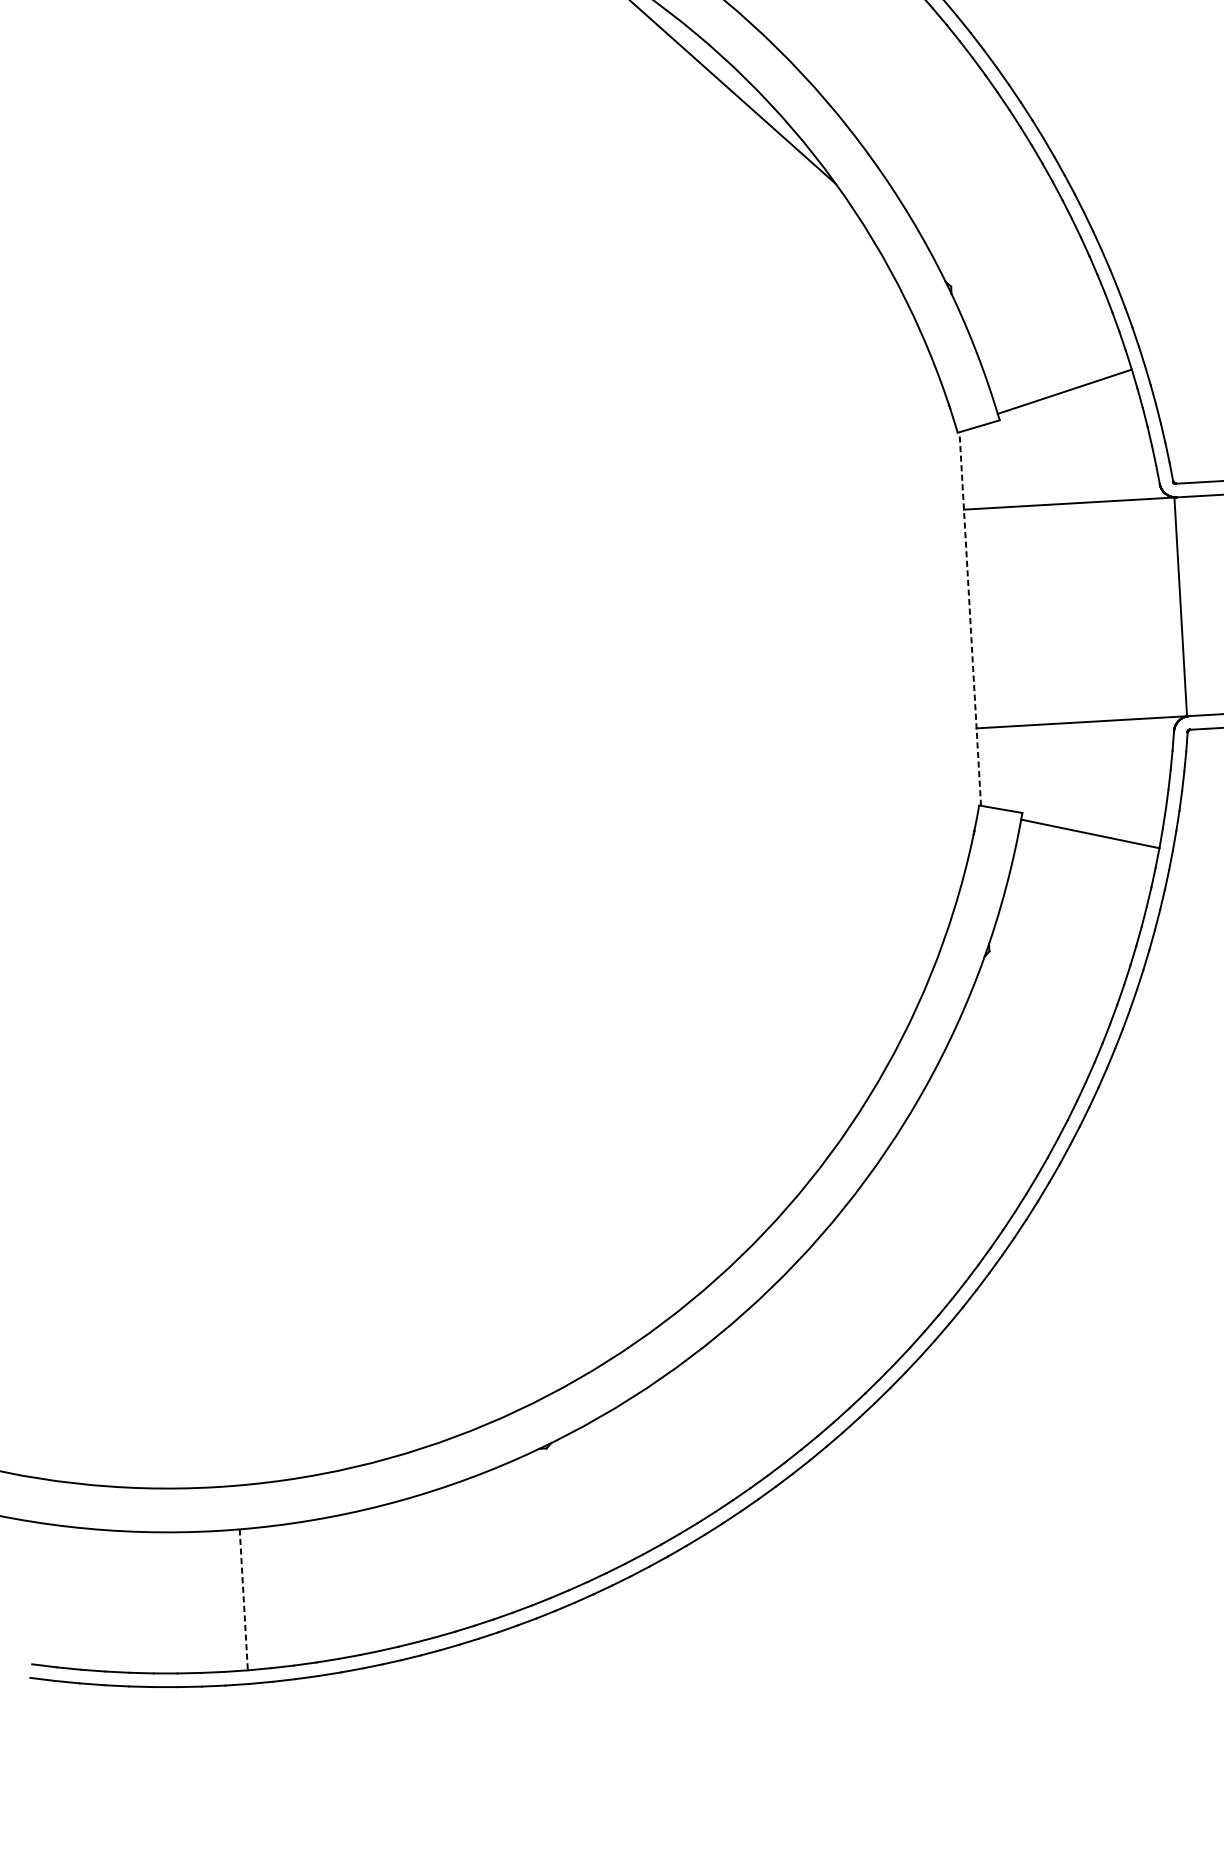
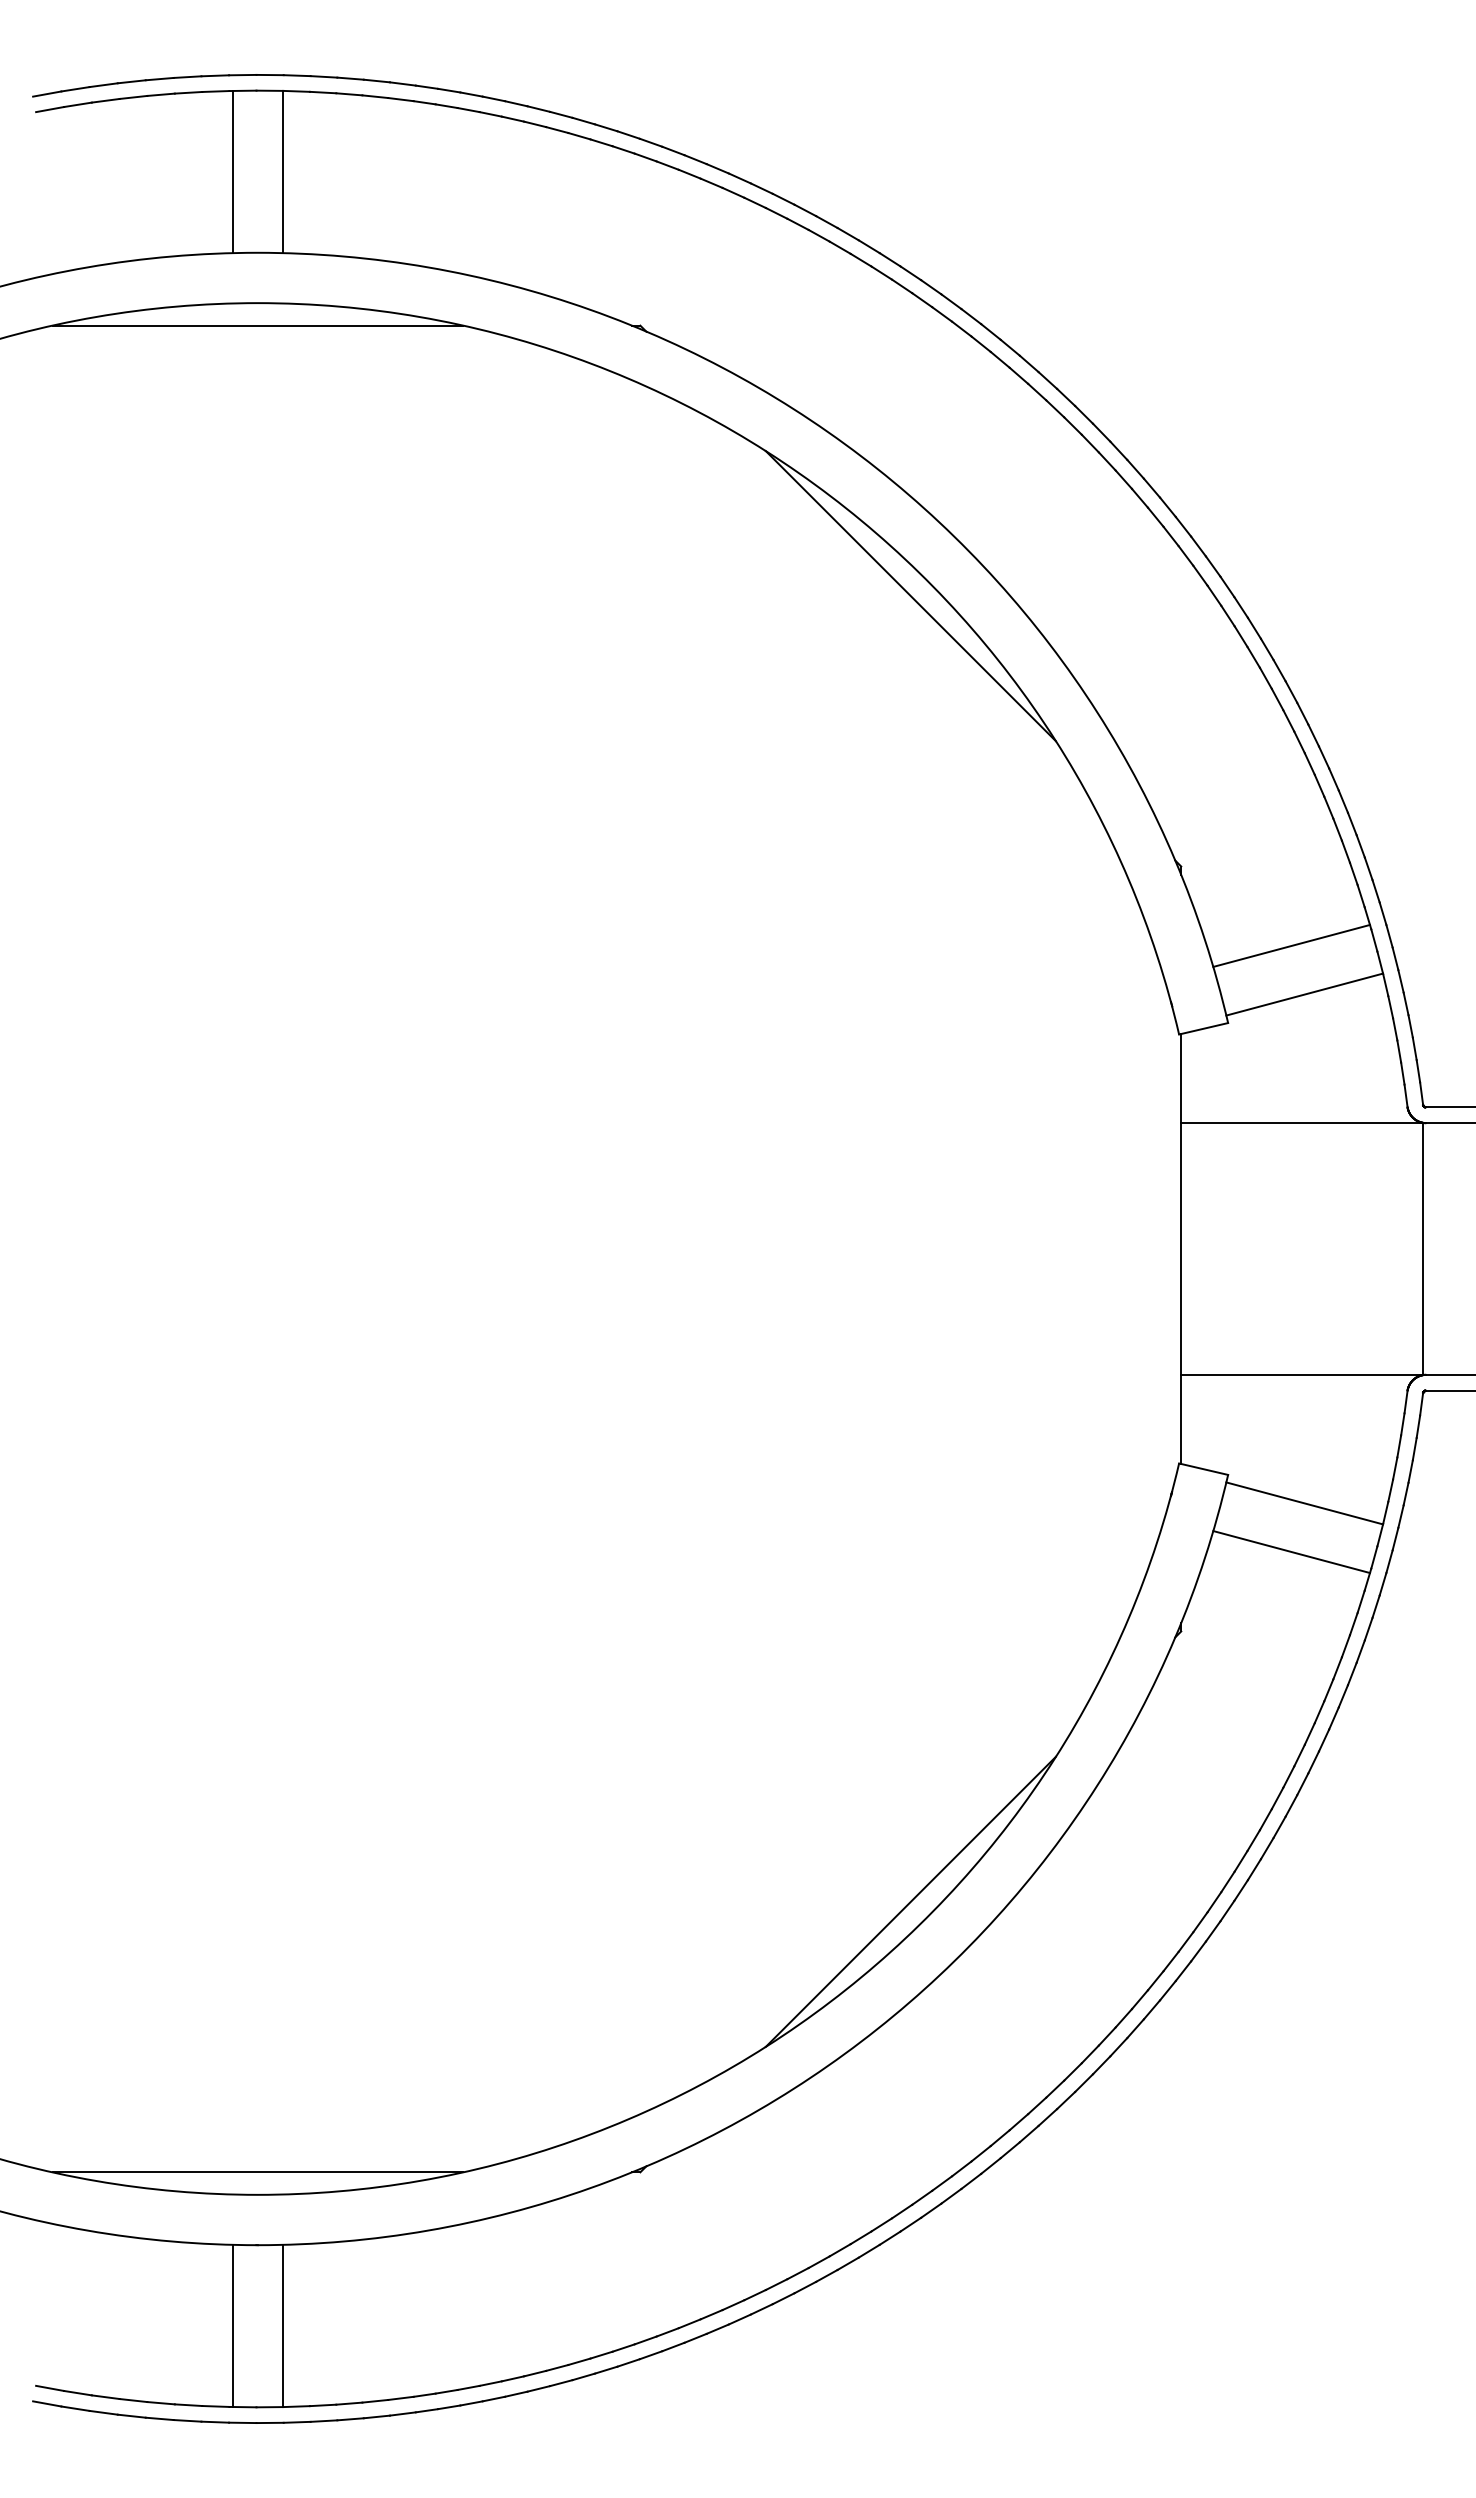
line: (1050, 349) -> (1291, 945), added
line: (970, 619) -> (1181, 1249), dashed -> solid
line: (1081, 877) -> (1291, 1552), added
line: (767, 1199) -> (910, 1901), added
line: (213, 1467) -> (257, 2172), added
line: (244, 1600) -> (283, 2326), dashed -> solid
line: (199, 1601) -> (232, 2325), added

